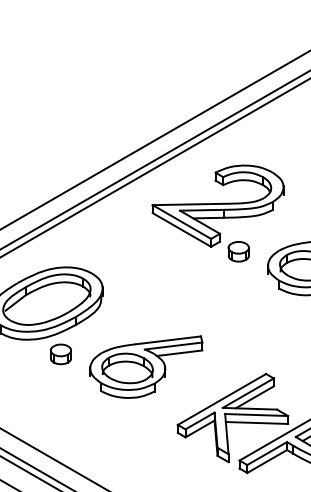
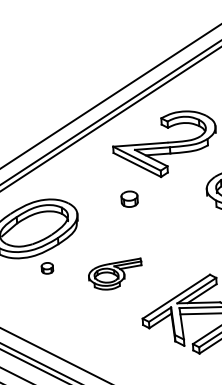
part: (238, 251) -> (129, 199), moved
part: (60, 354) -> (47, 268), size x0.7
part: (146, 366) -> (115, 274), size x0.6

